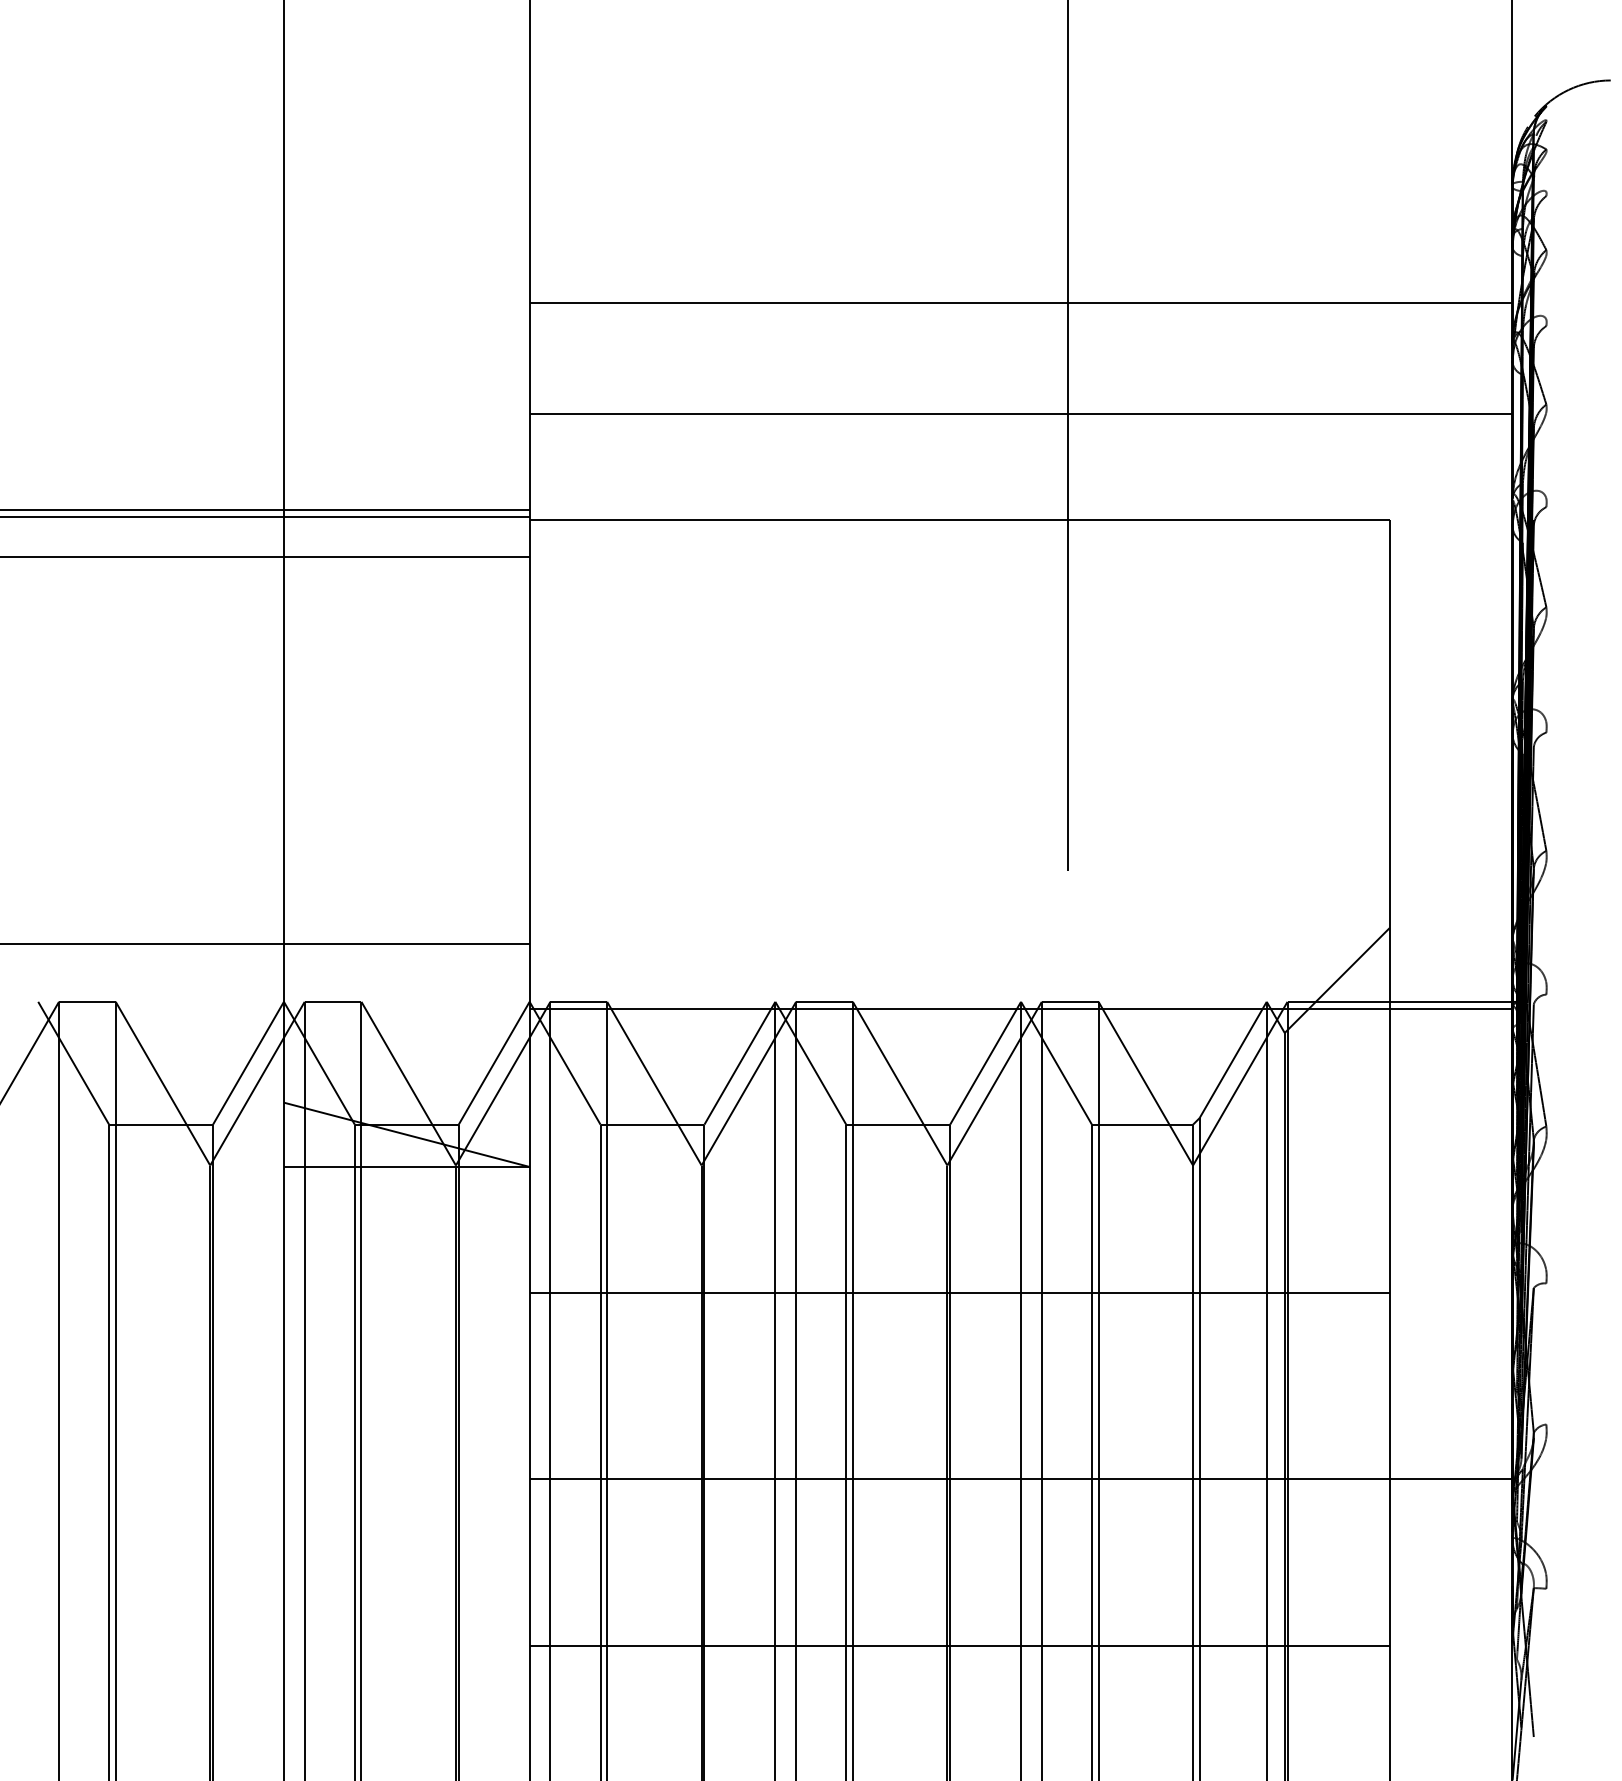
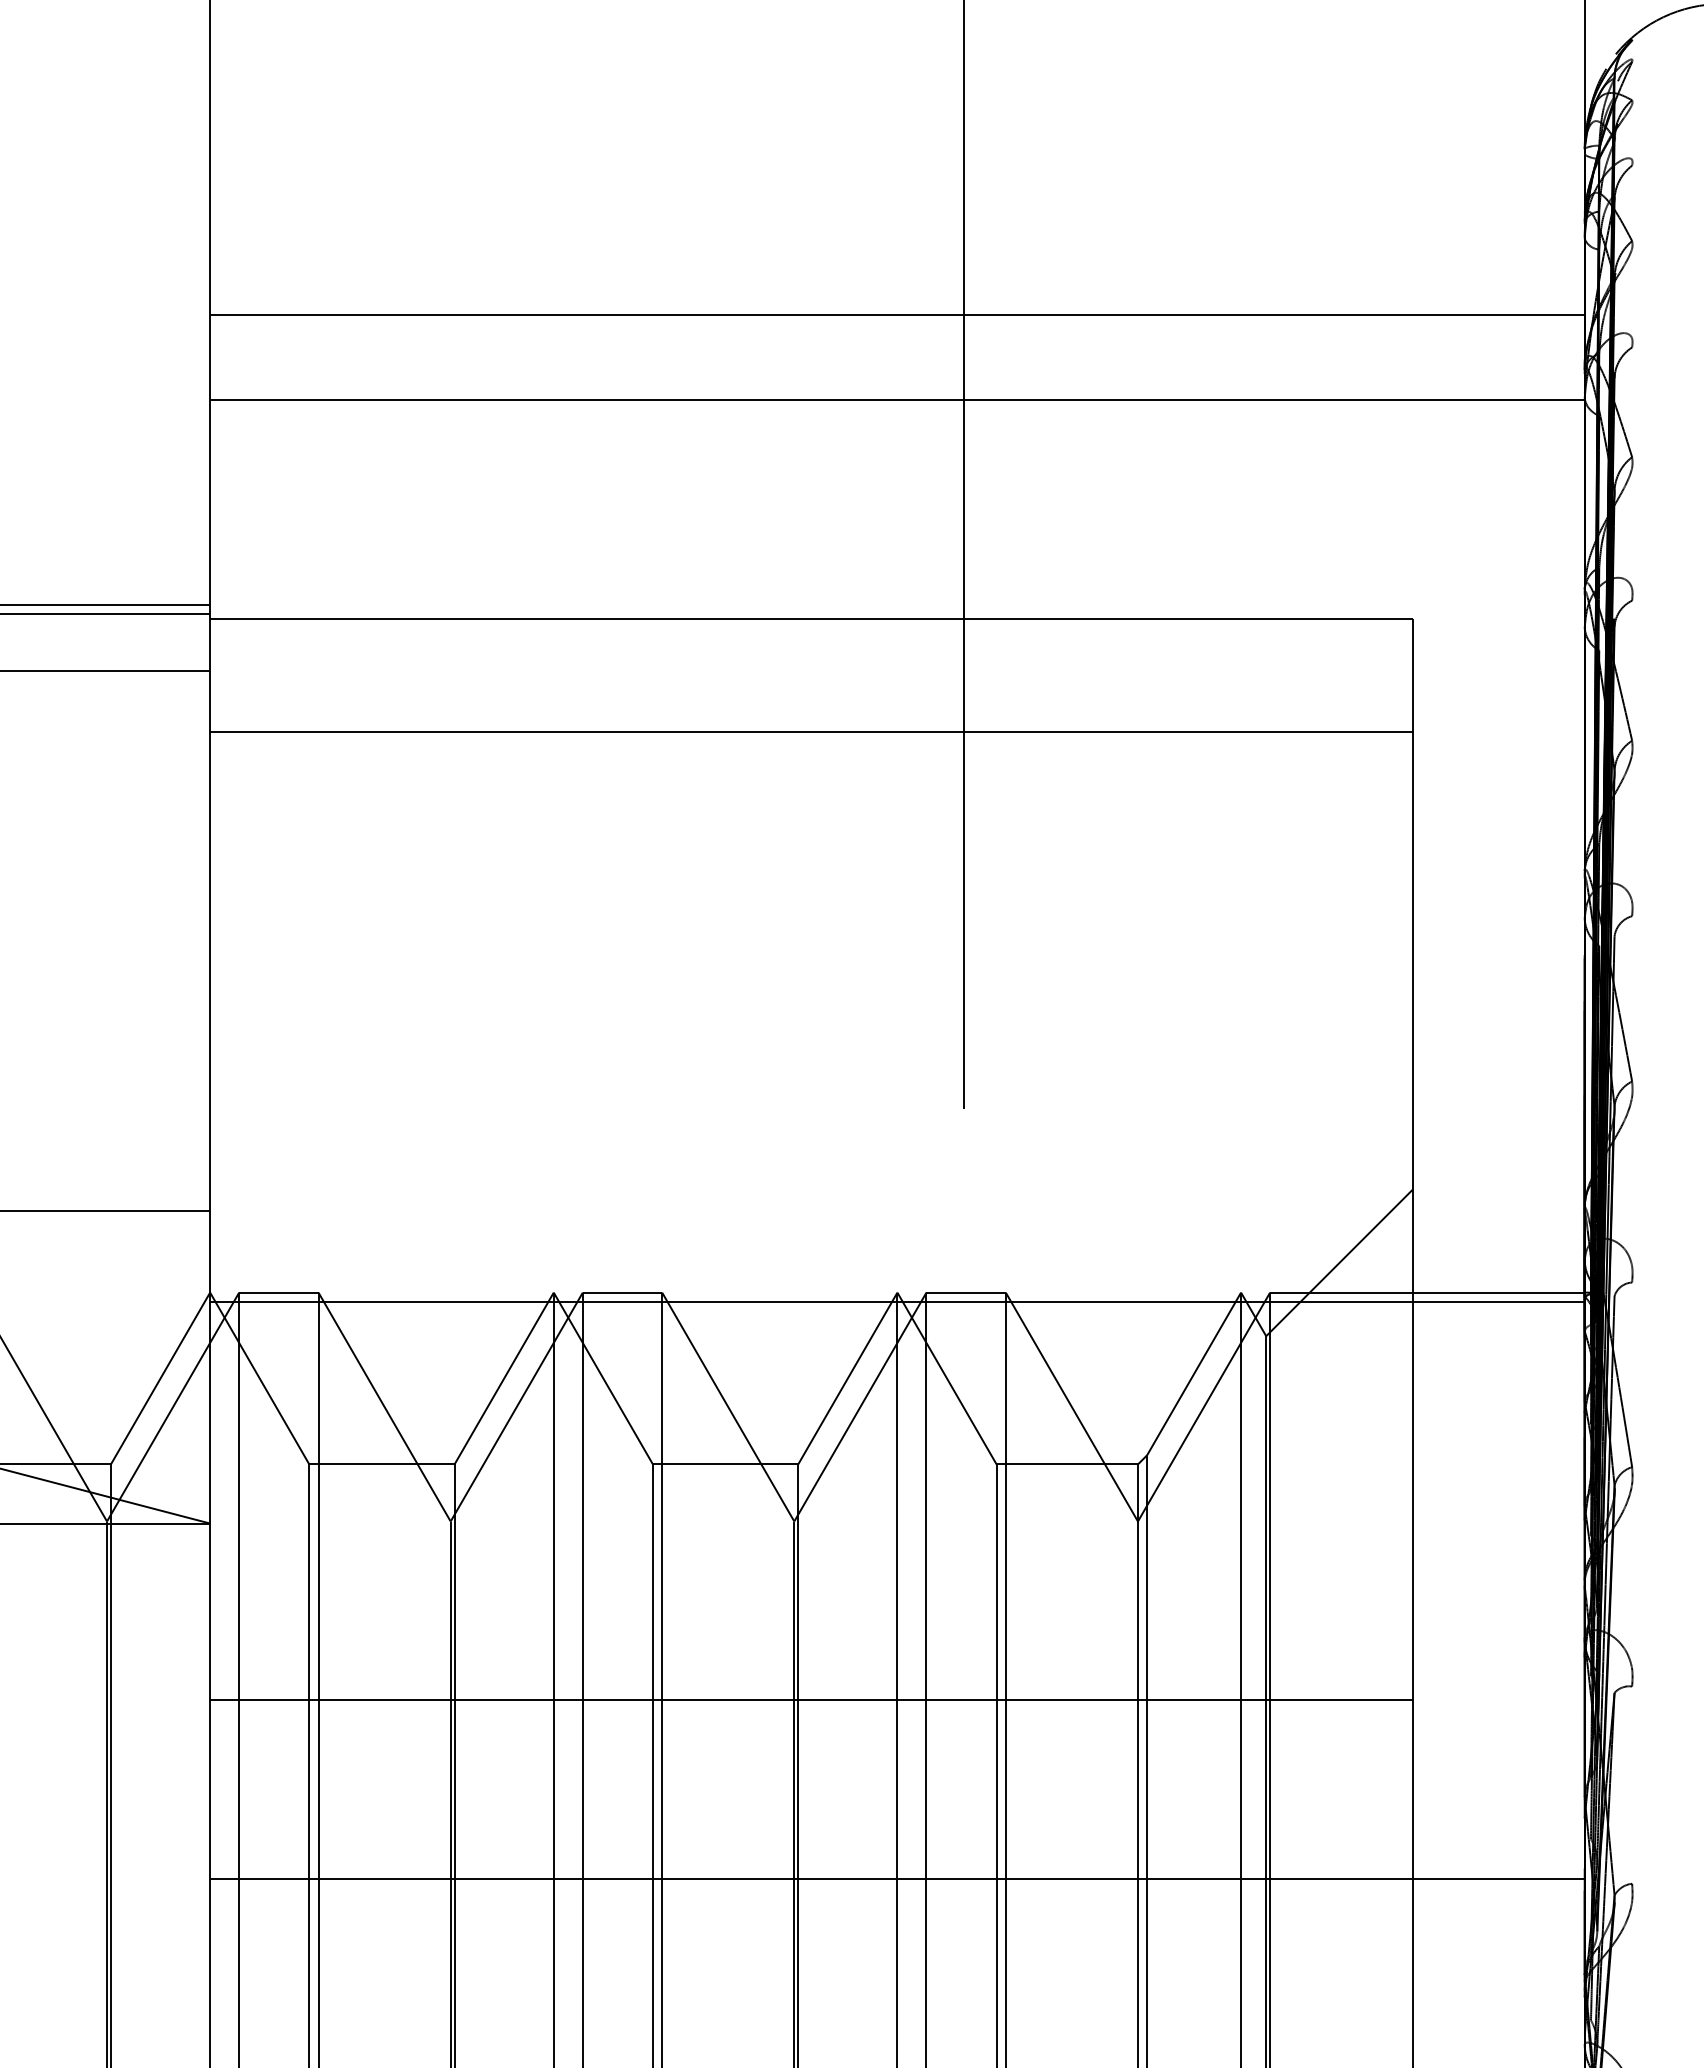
line: (1020, 414) -> (896, 399), moved
line: (959, 600) -> (811, 731), added
line: (1020, 1479) -> (896, 1879), moved

